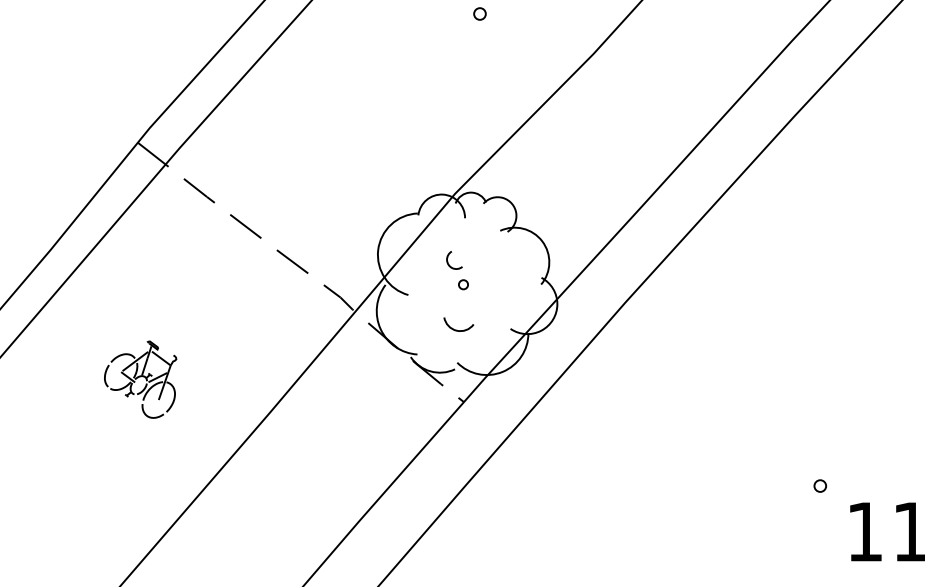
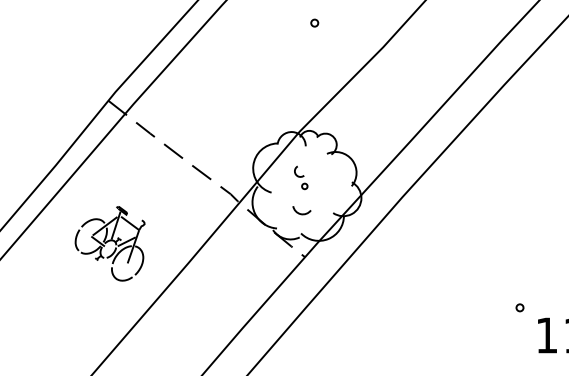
part: (139, 379) -> (109, 243), size x1.6

